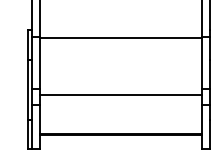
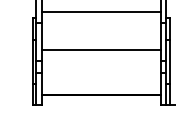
line: (120, 37) -> (100, 11), moved
line: (120, 94) -> (100, 49), moved

